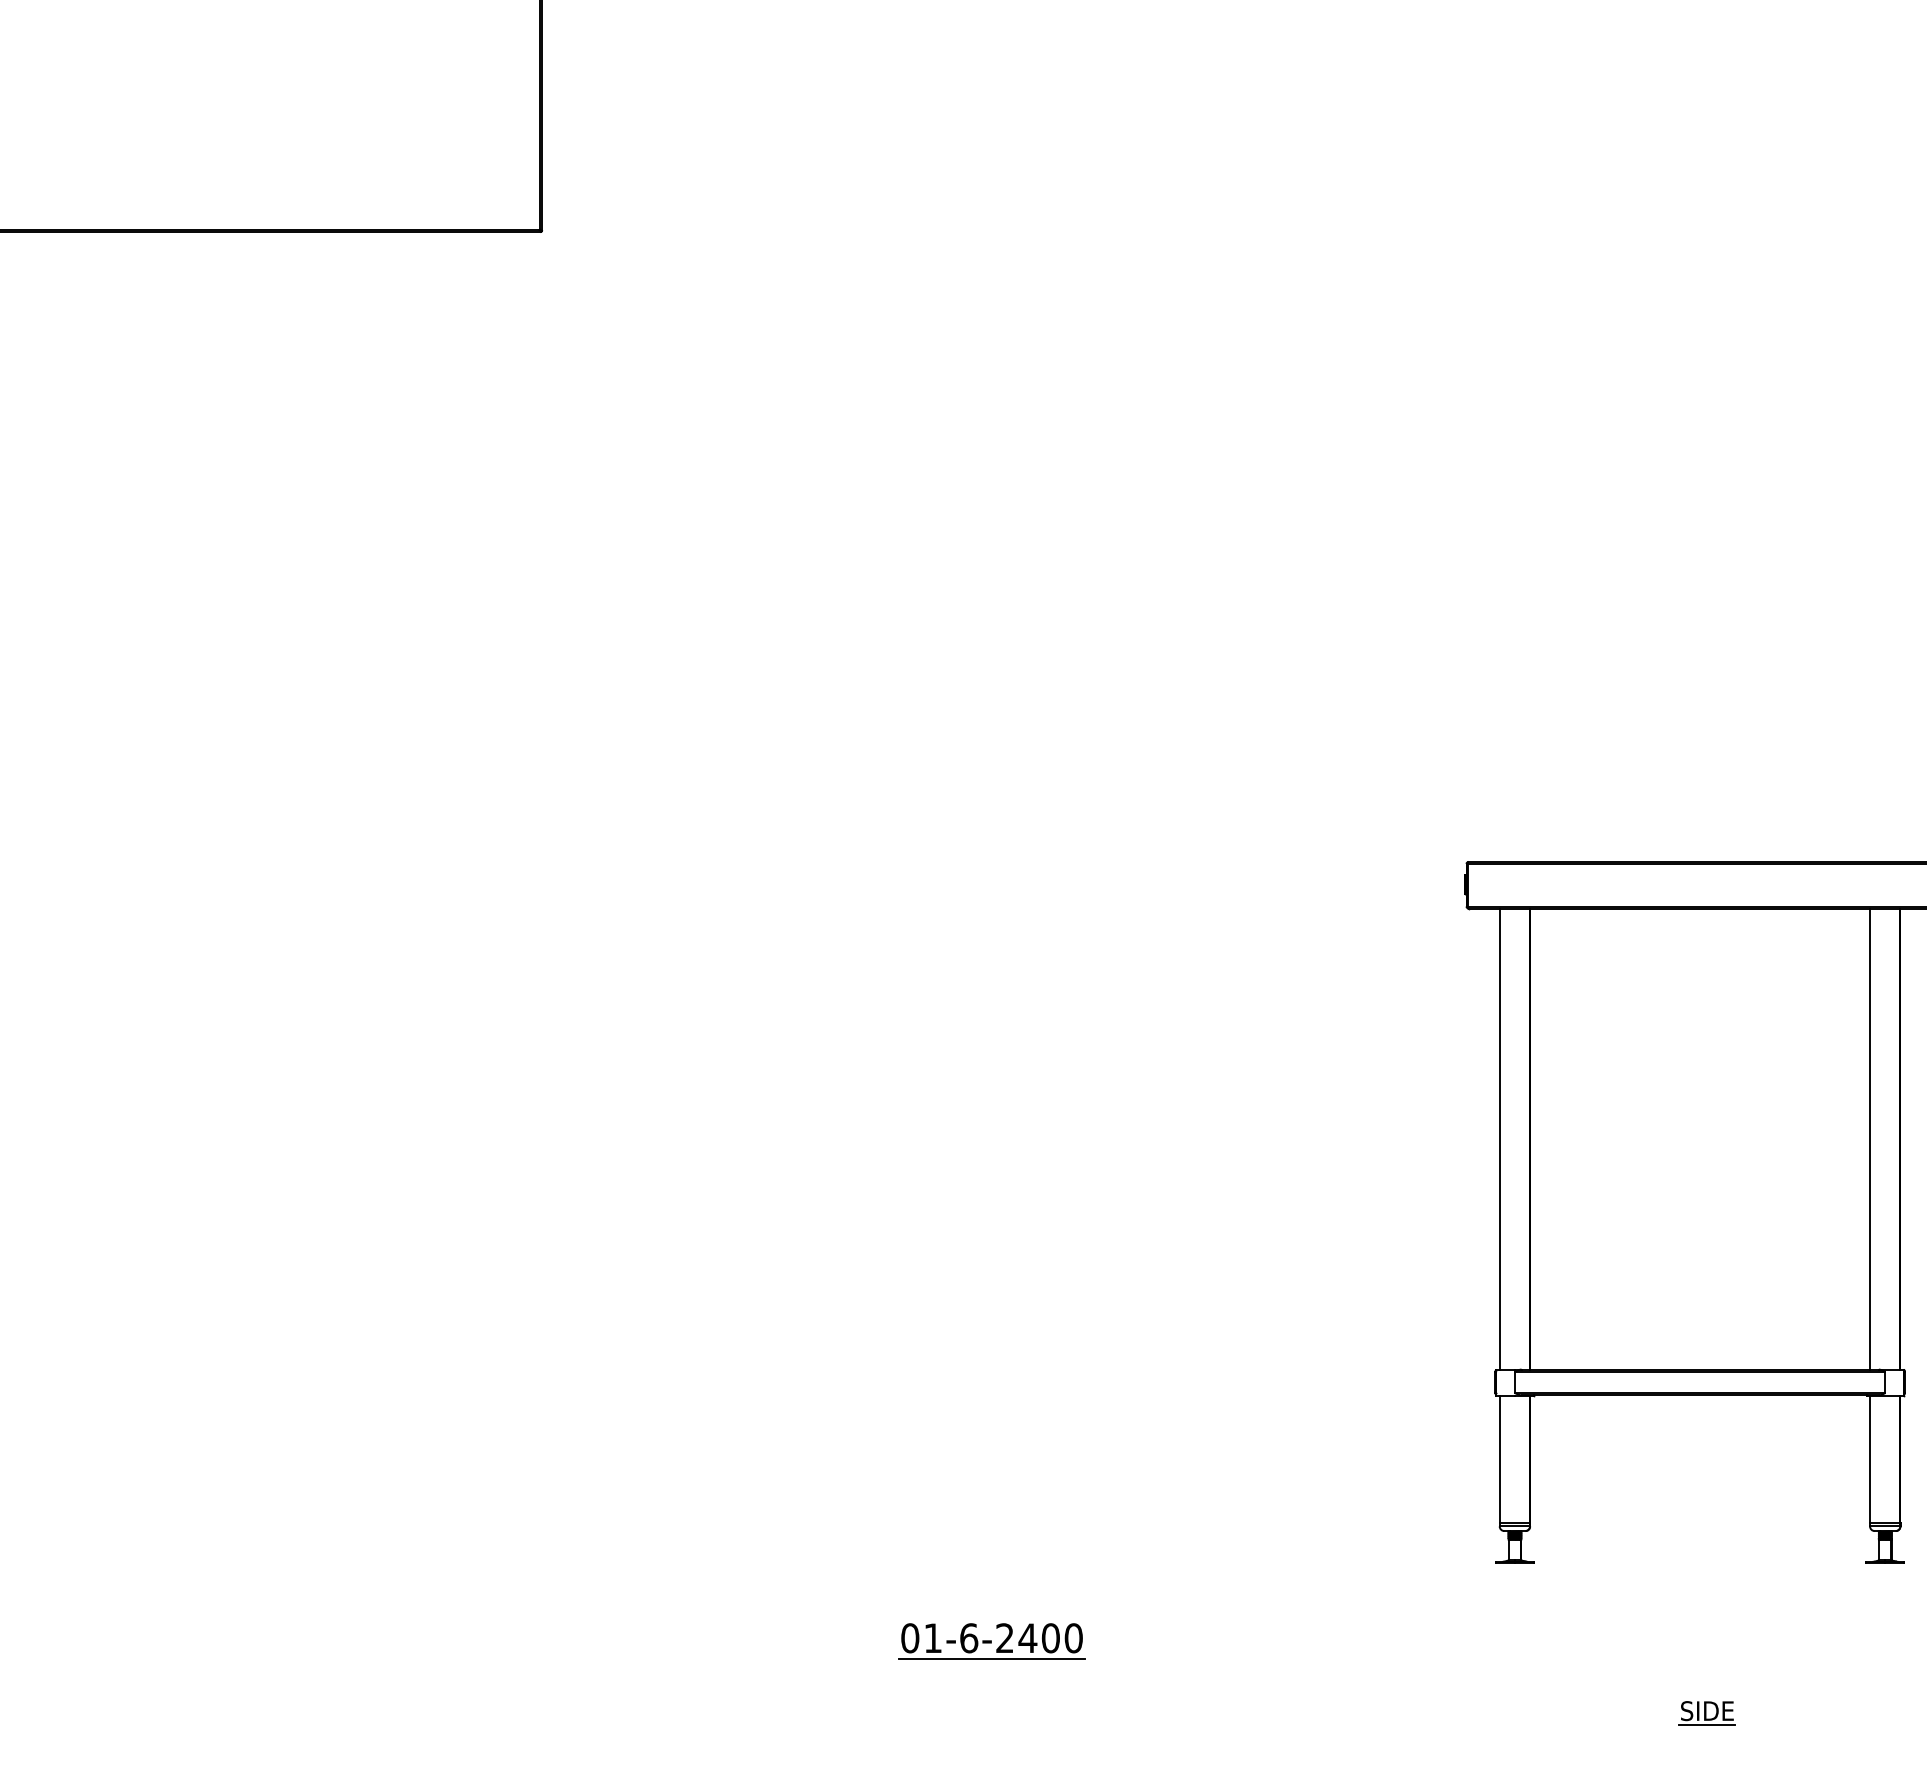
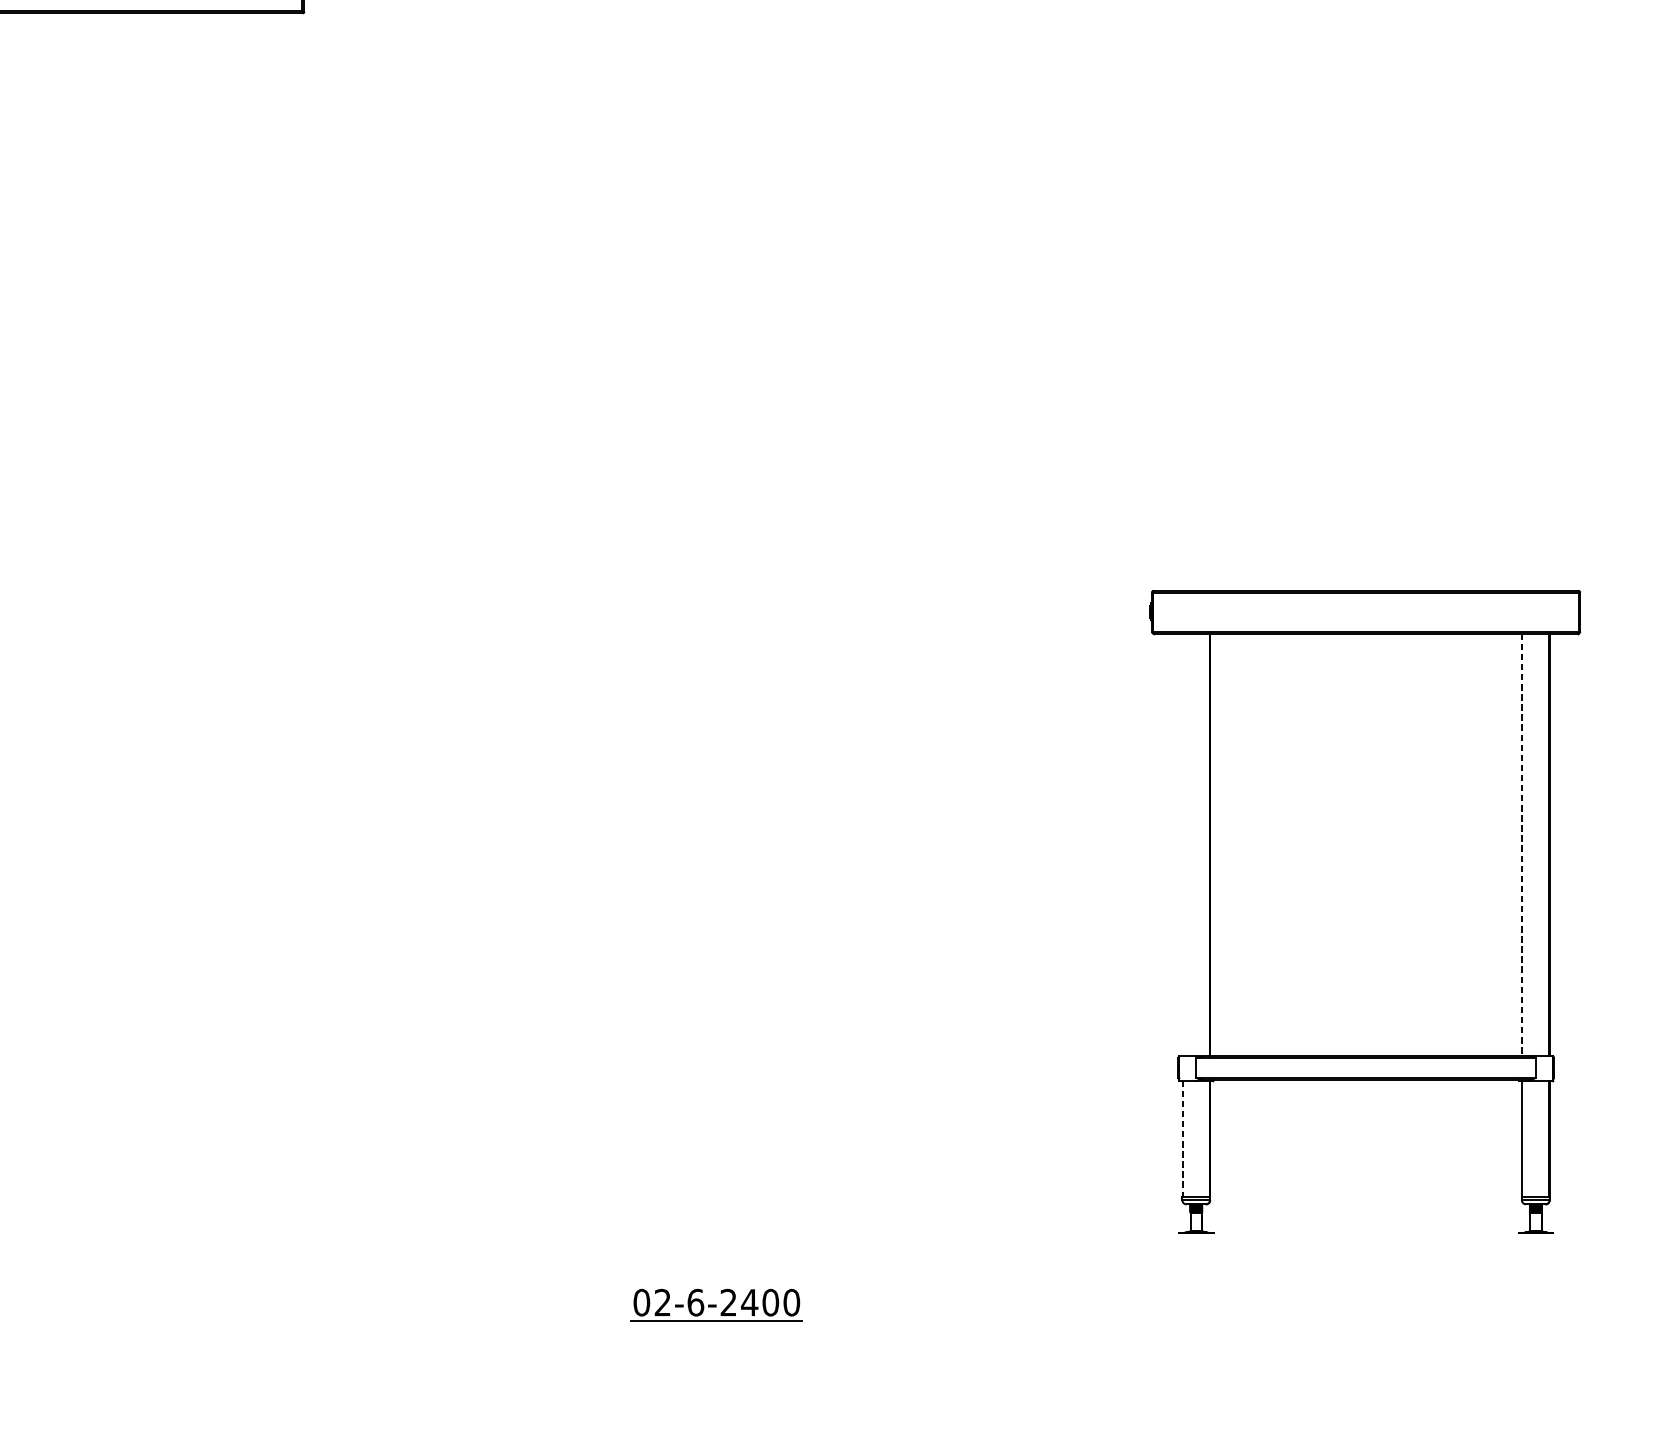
line: (1500, 1138) -> (1183, 844), removed
line: (1870, 1139) -> (1522, 845), solid -> dashed
line: (1500, 1459) -> (1183, 1138), solid -> dashed
text: (932, 1637) -> (662, 1301), 01-6-2400 -> 02-6-2400
part: (1706, 1713) -> (1371, 1371), removed

